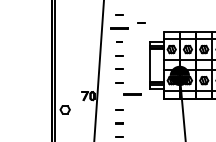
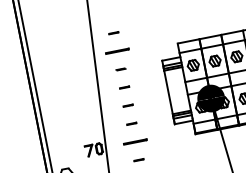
part: (141, 22) -> (145, 37), removed
line: (132, 94) -> (135, 142), moved

